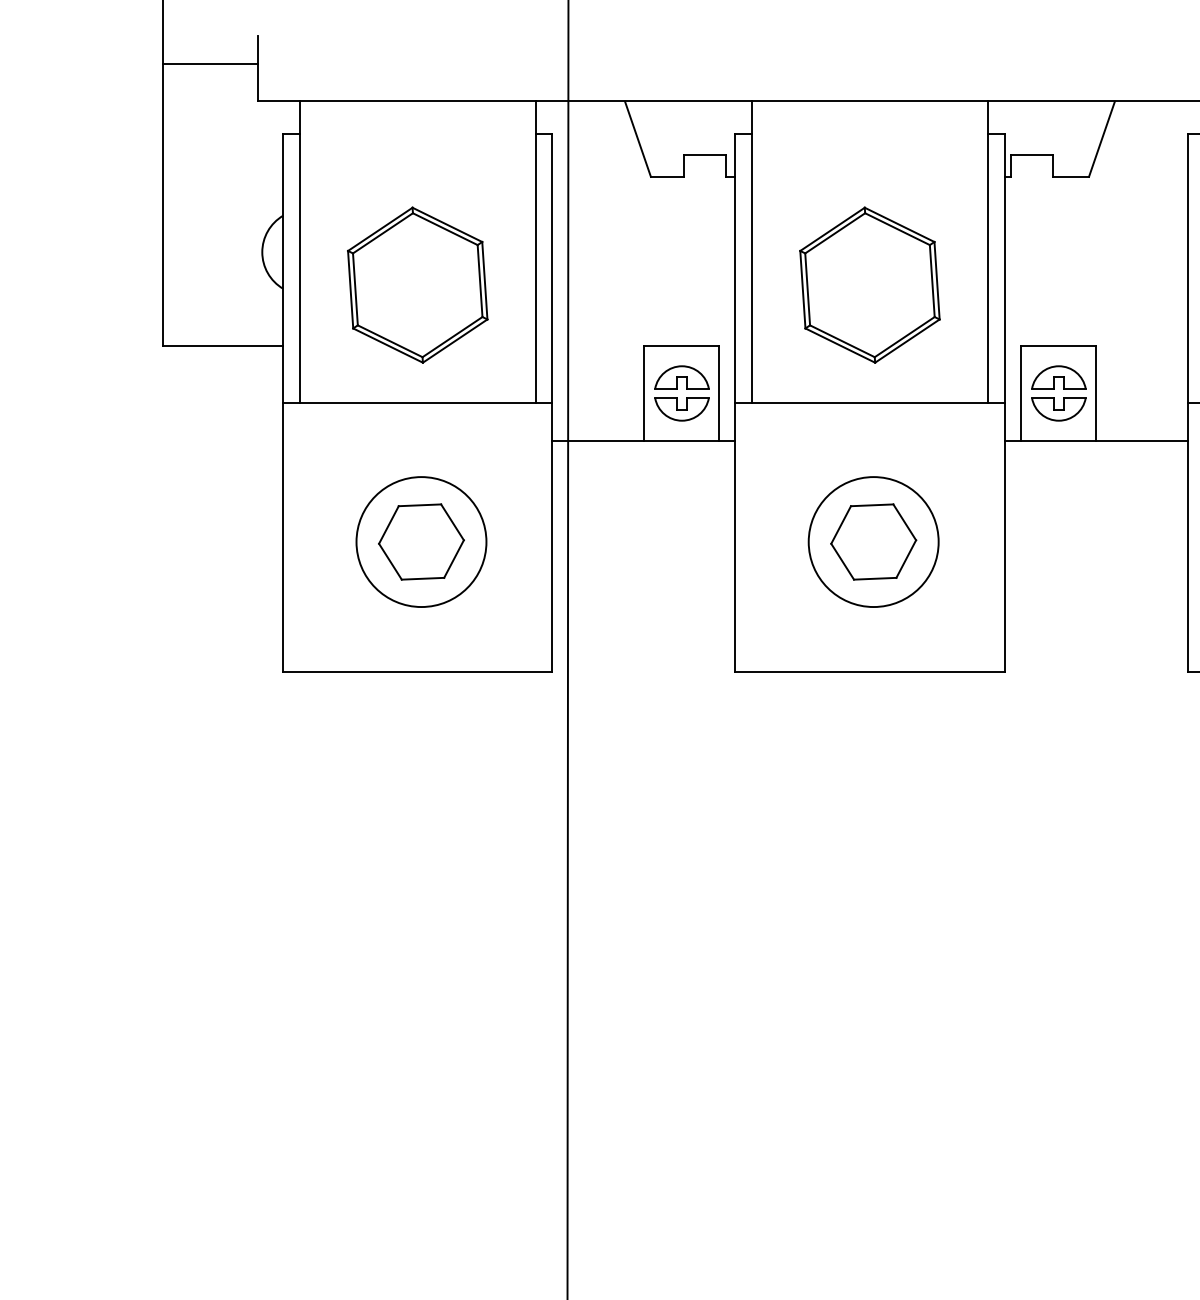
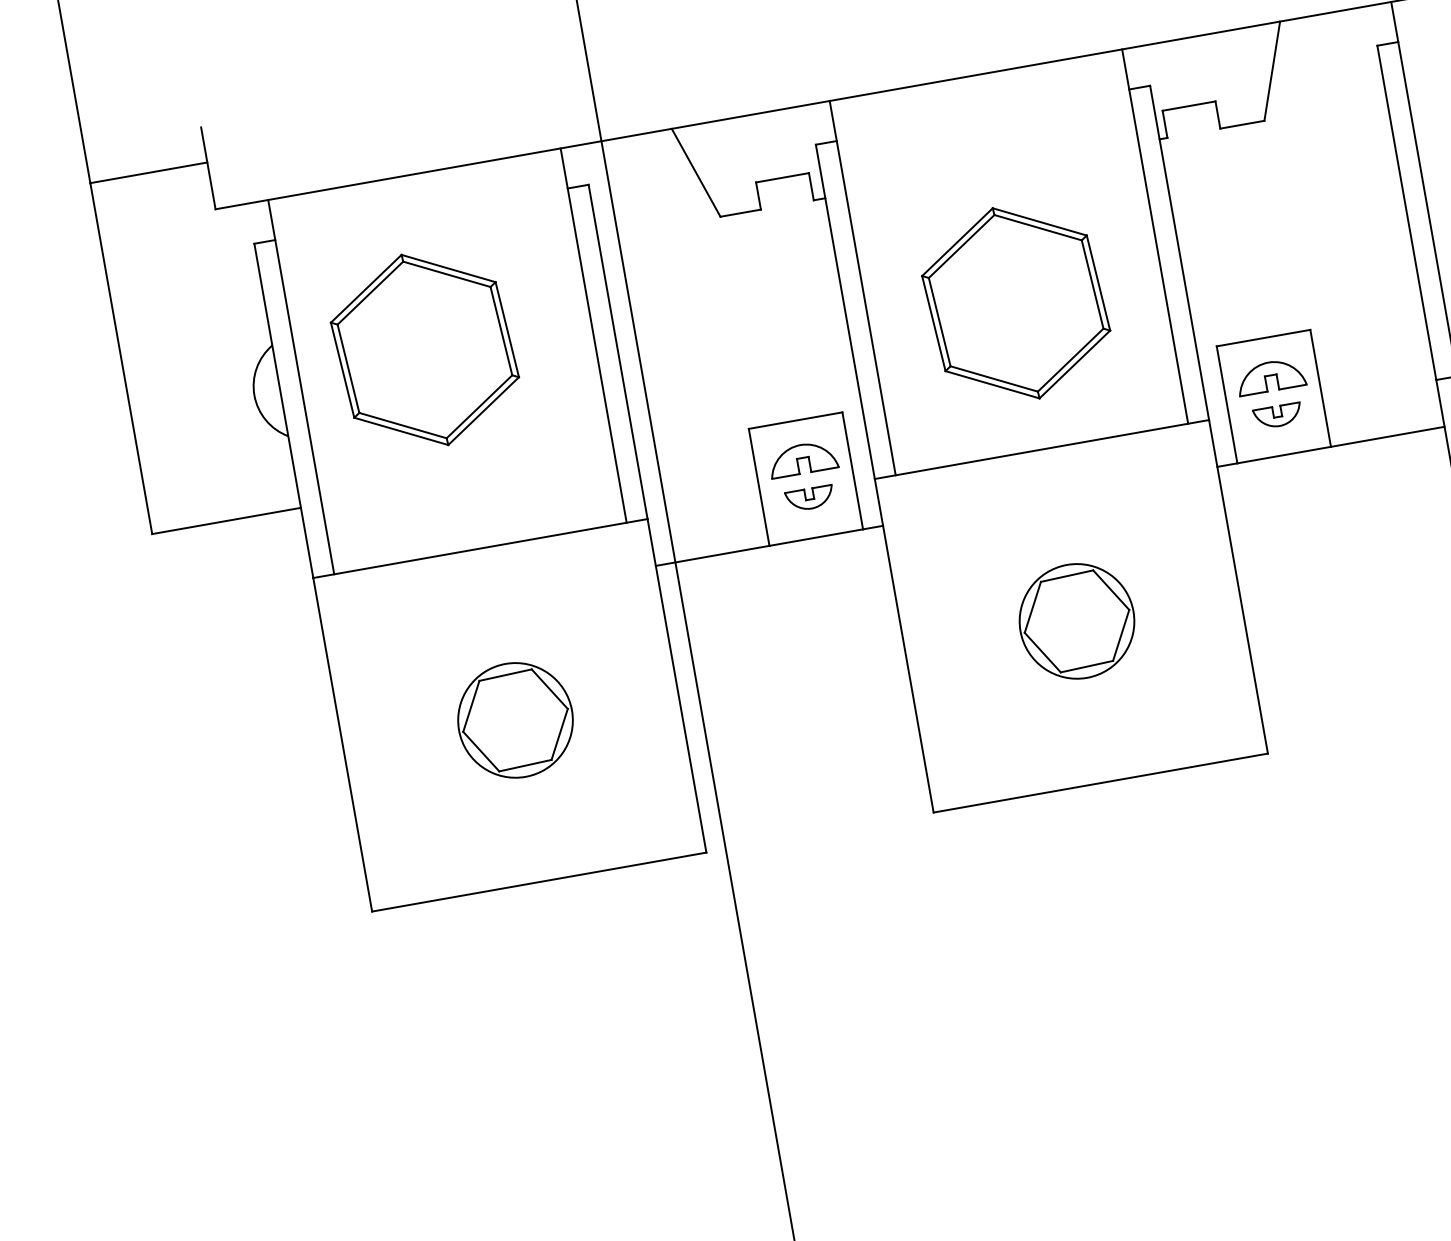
part: (417, 284) -> (424, 349), moved
part: (681, 409) -> (809, 498), size x0.7
part: (1058, 409) -> (1277, 416), size x0.7
circle: (421, 542) -> (515, 720), size x0.7
circle: (873, 542) -> (1076, 622), size x0.7

